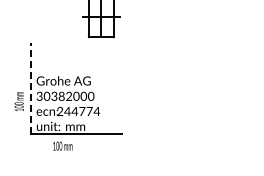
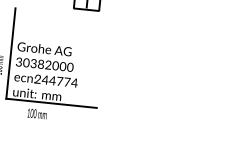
line: (30, 88) -> (10, 53), dashed -> solid

